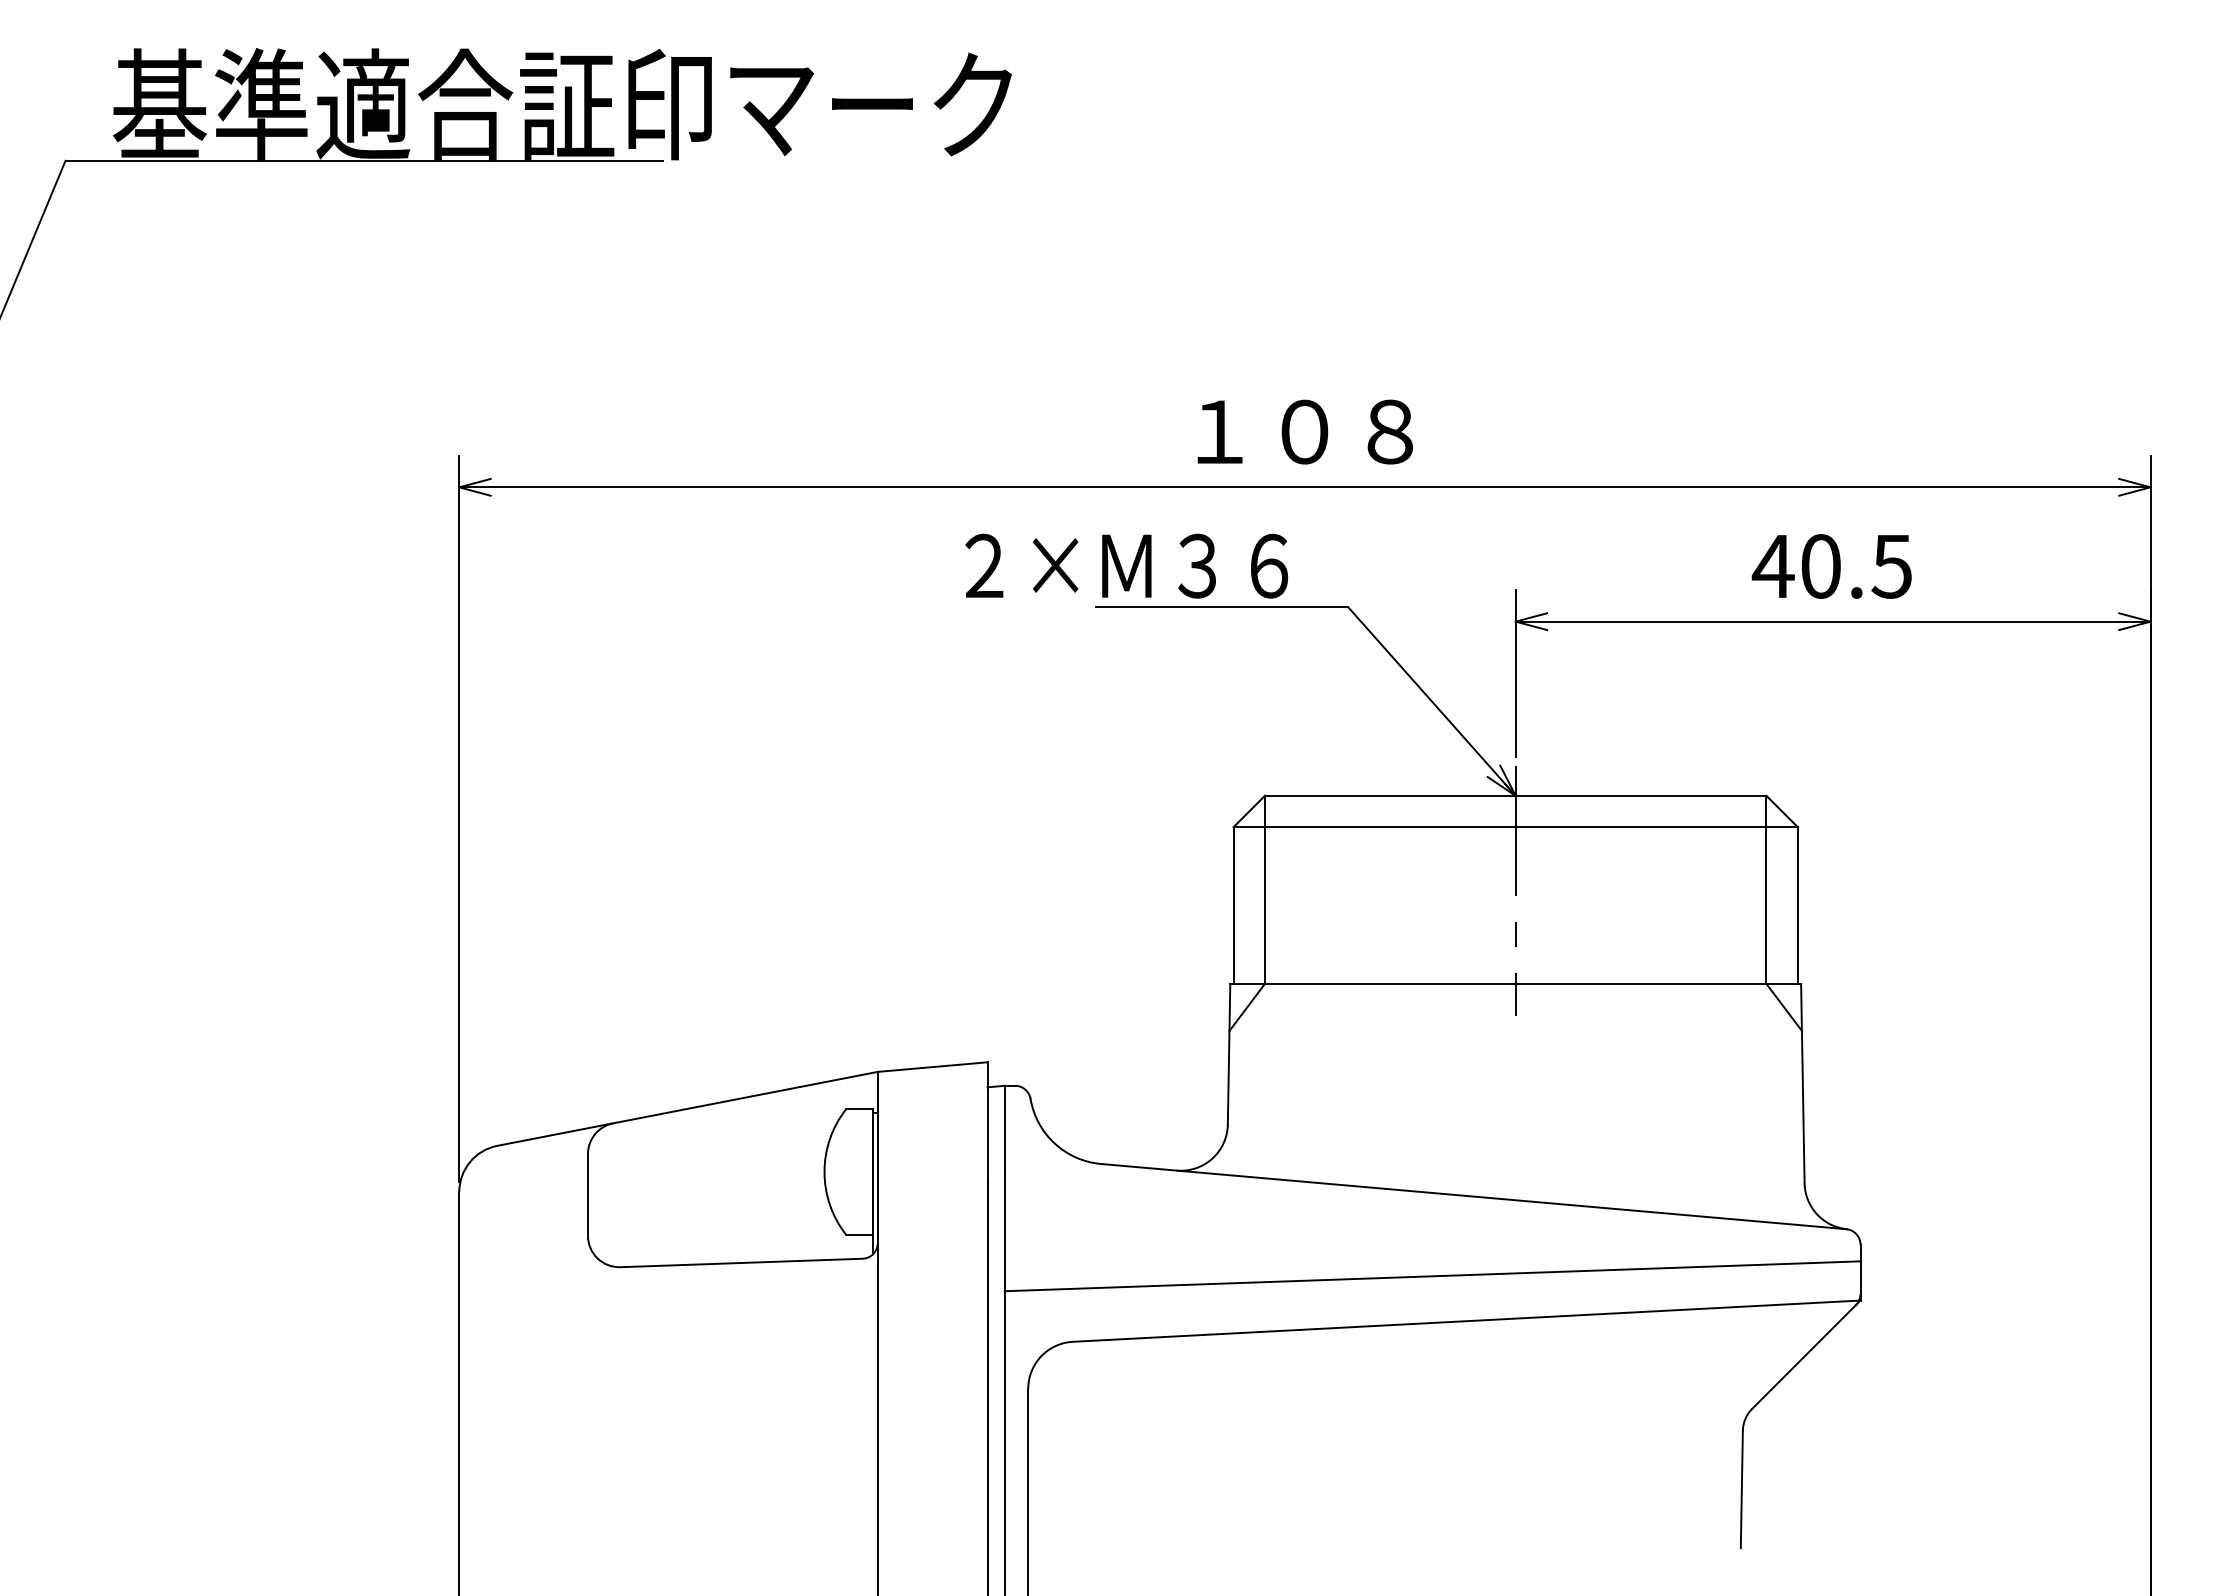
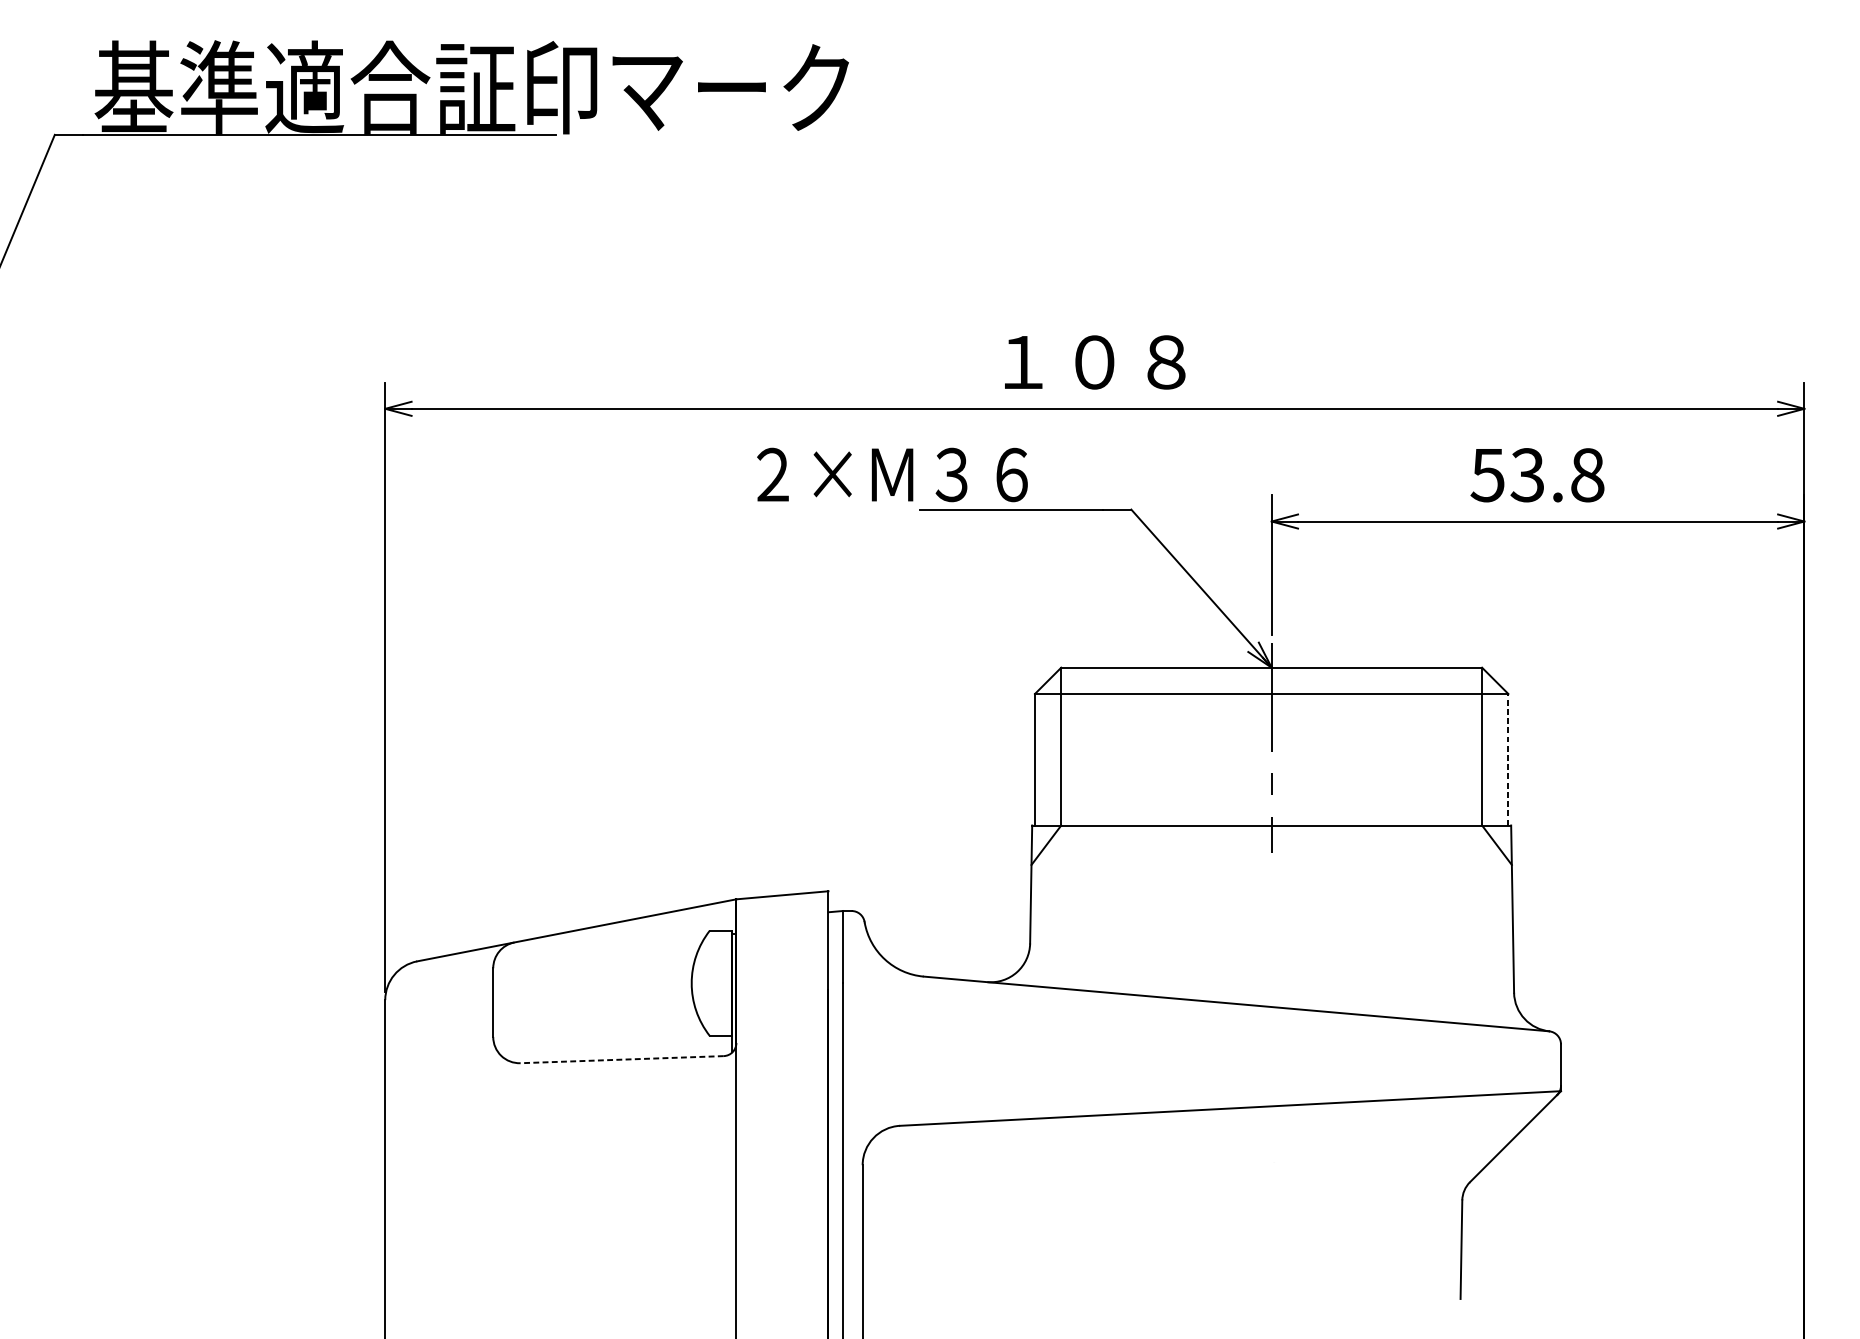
text: (1126, 565) -> (892, 474), moved
text: (1831, 566) -> (1536, 475), 40.5 -> 53.8
line: (1797, 905) -> (1508, 759), solid -> dashed
line: (741, 1263) -> (622, 1060), solid -> dashed
line: (1432, 1276) -> (1201, 1071), removed

